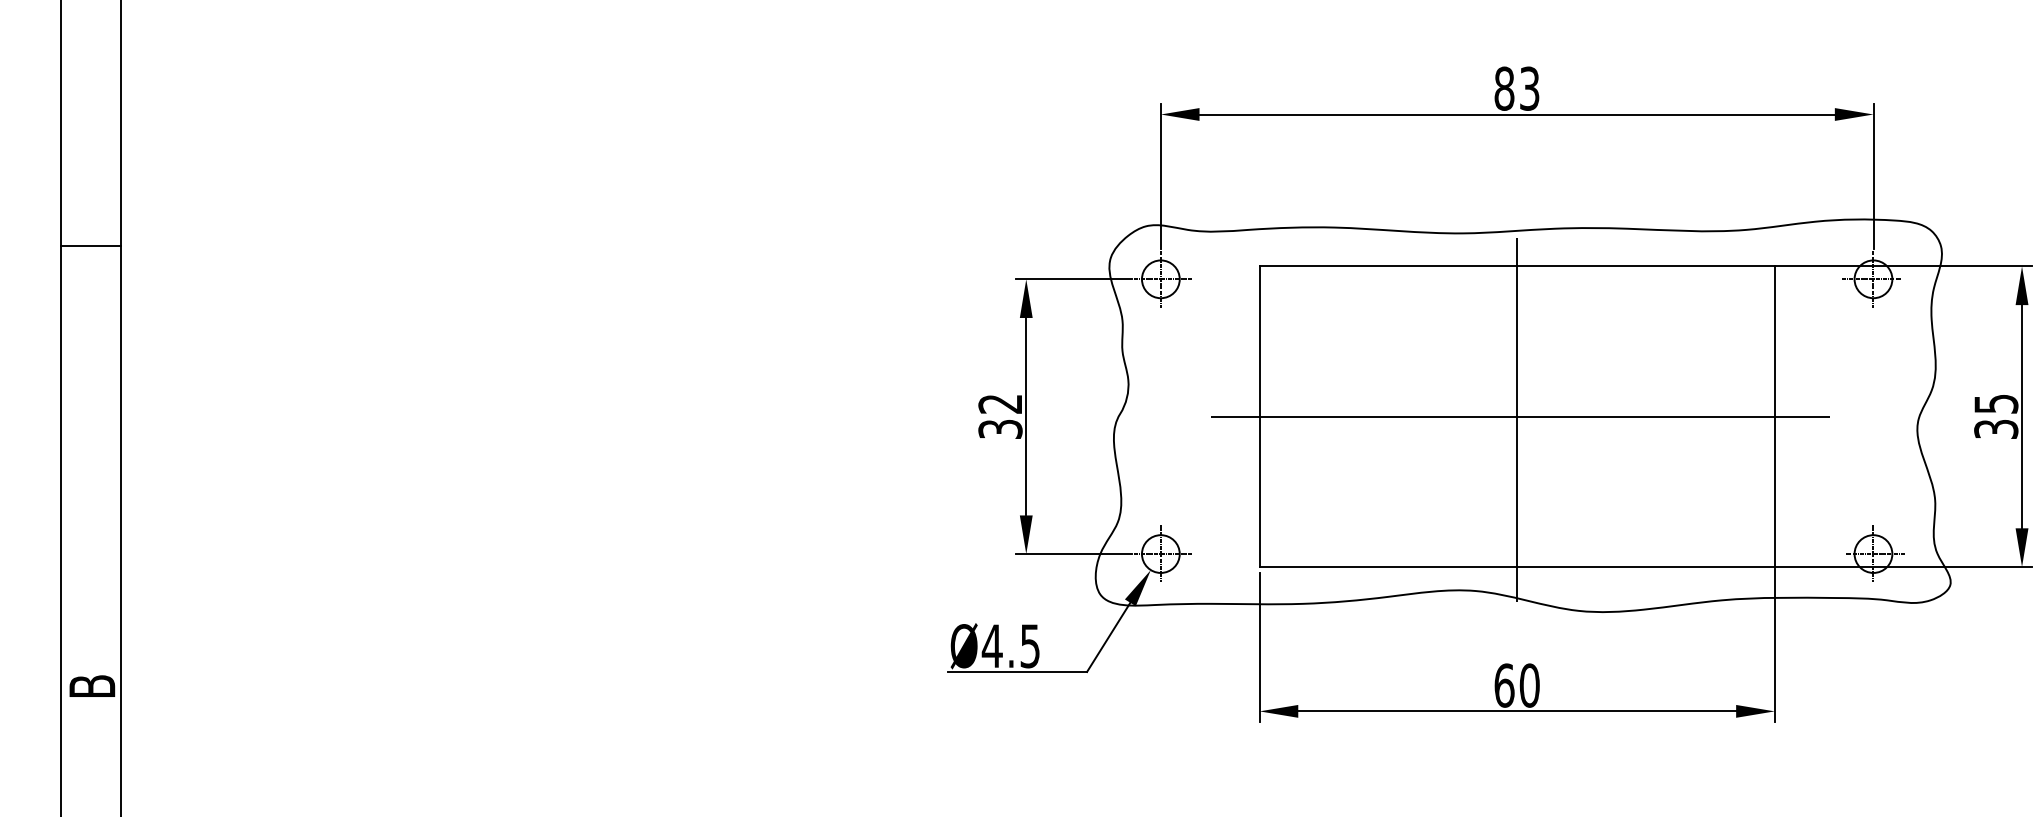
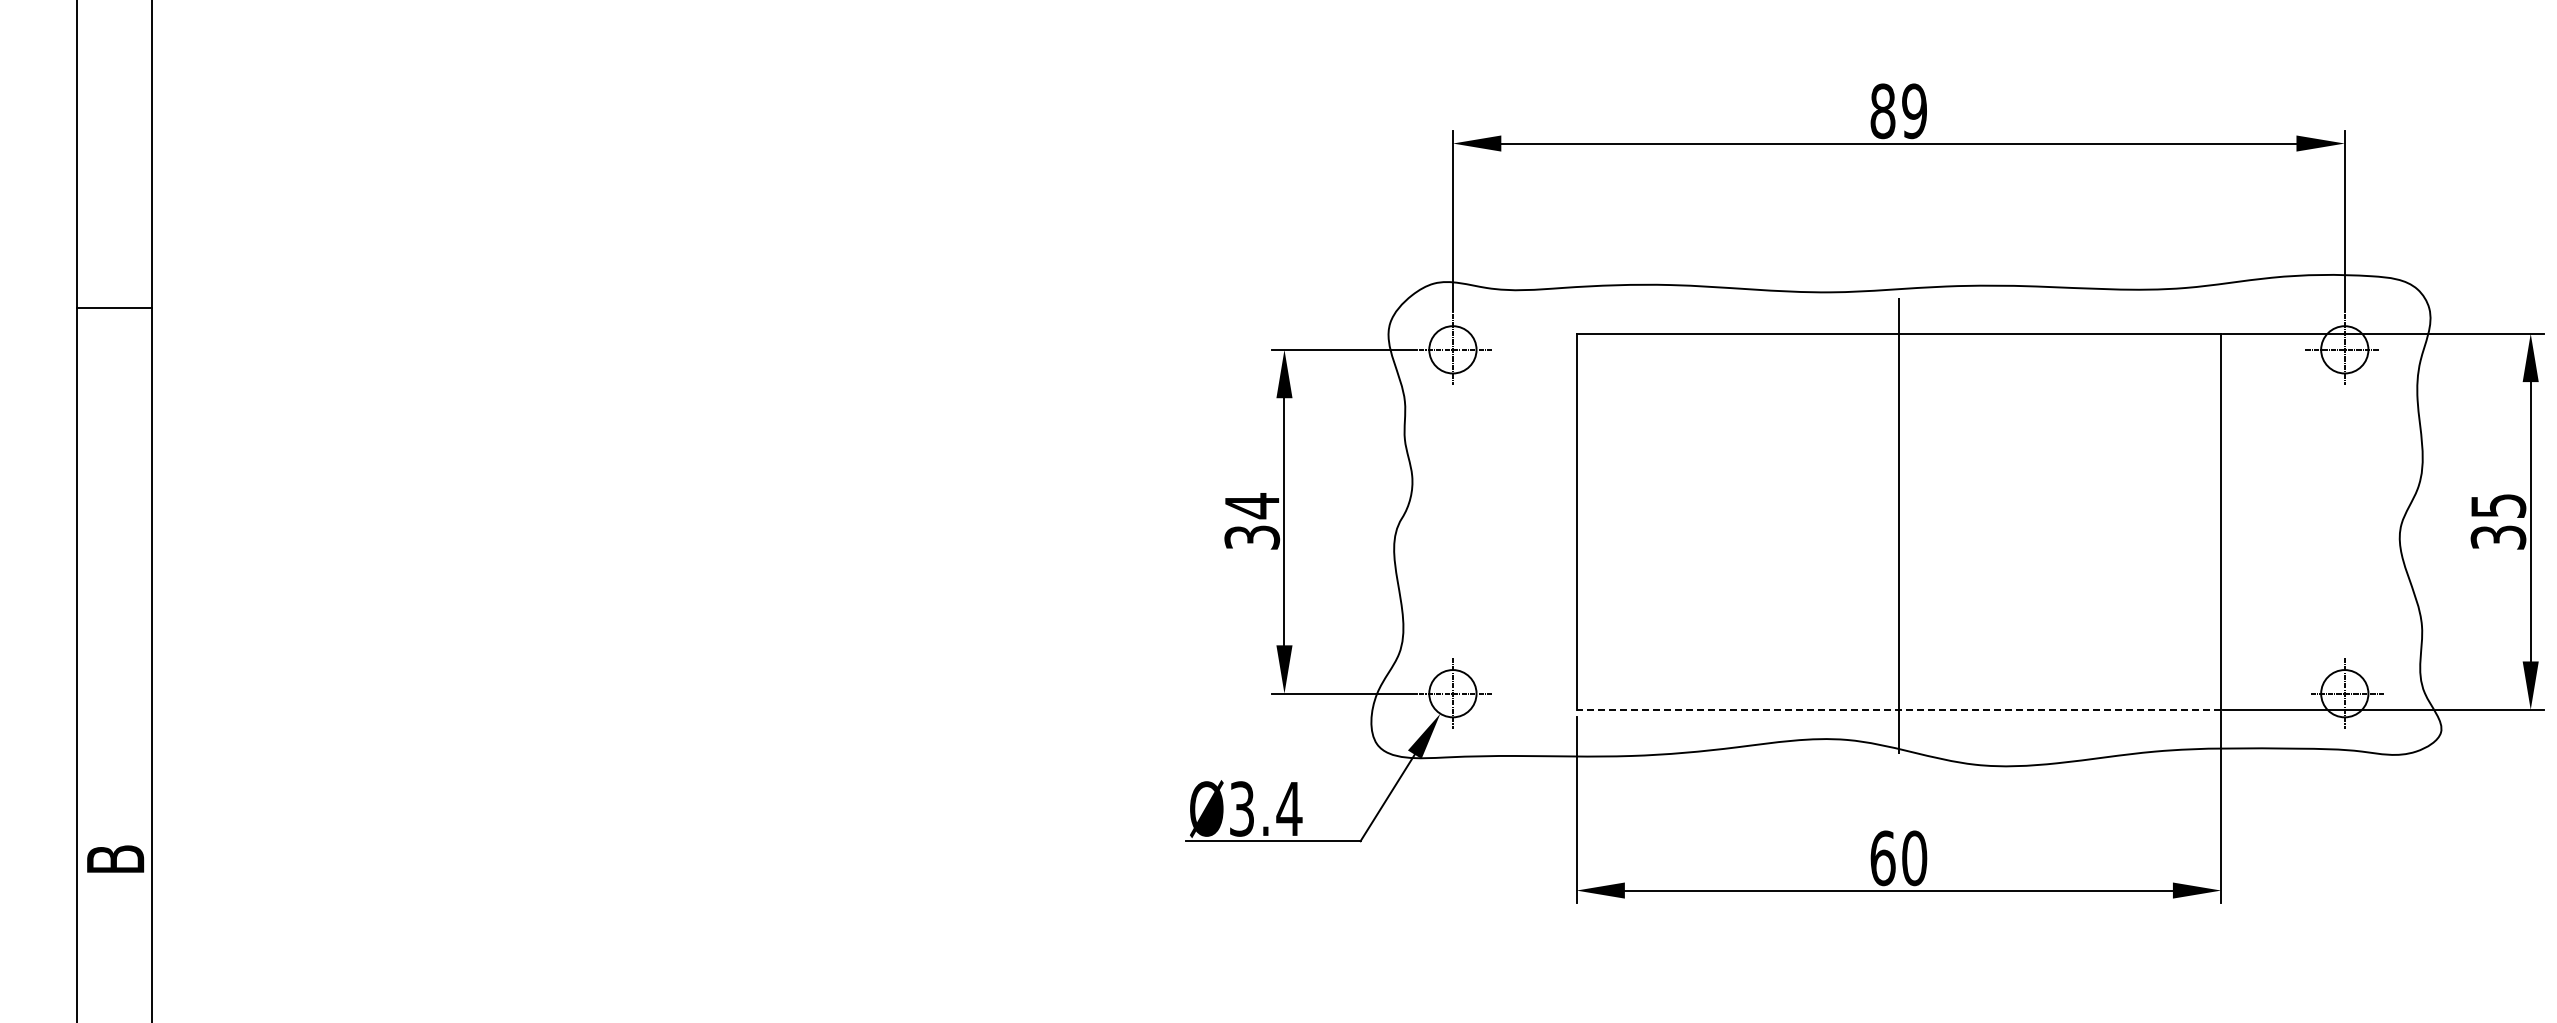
text: (1529, 88) -> (1914, 110), 83 -> 89
text: (999, 404) -> (1251, 506), 32 -> 34
line: (1520, 416) -> (1903, 521), removed
line: (1516, 566) -> (1898, 709), solid -> dashed
text: (1011, 645) -> (1265, 808), Ø4.5 -> Ø3.4

